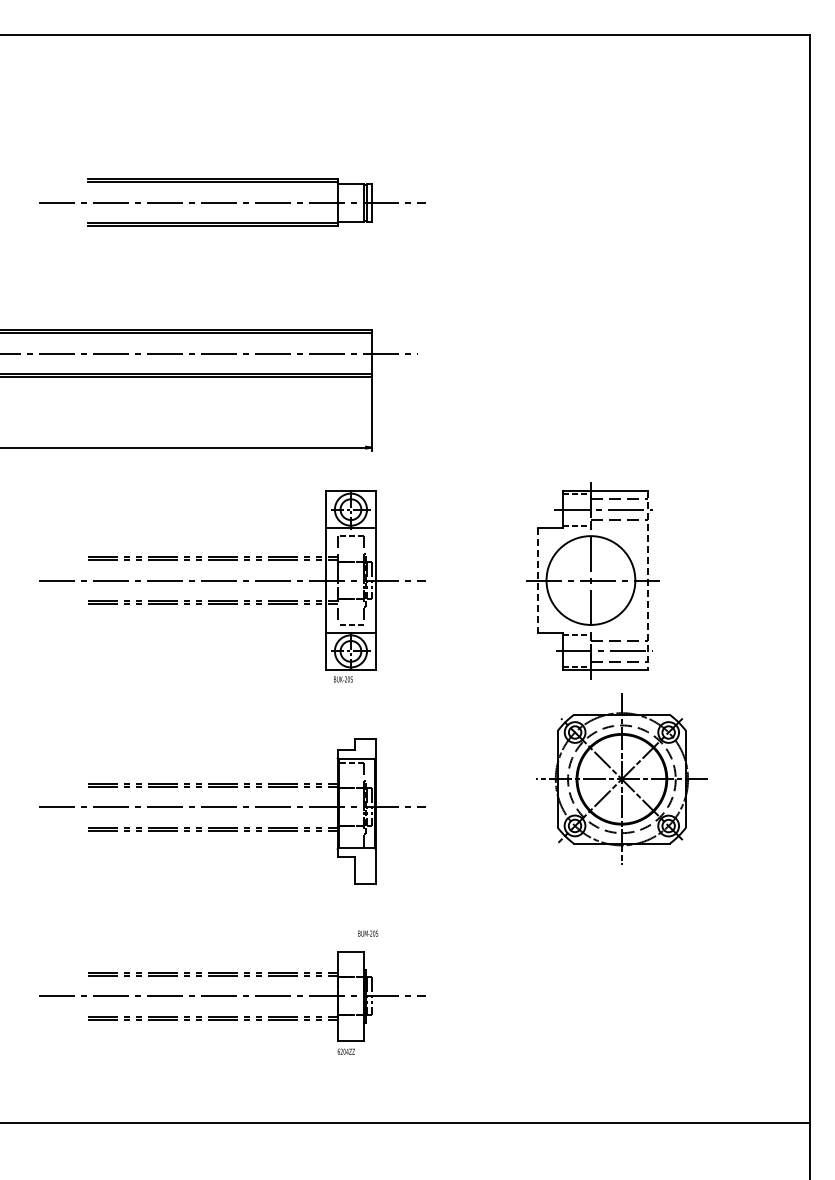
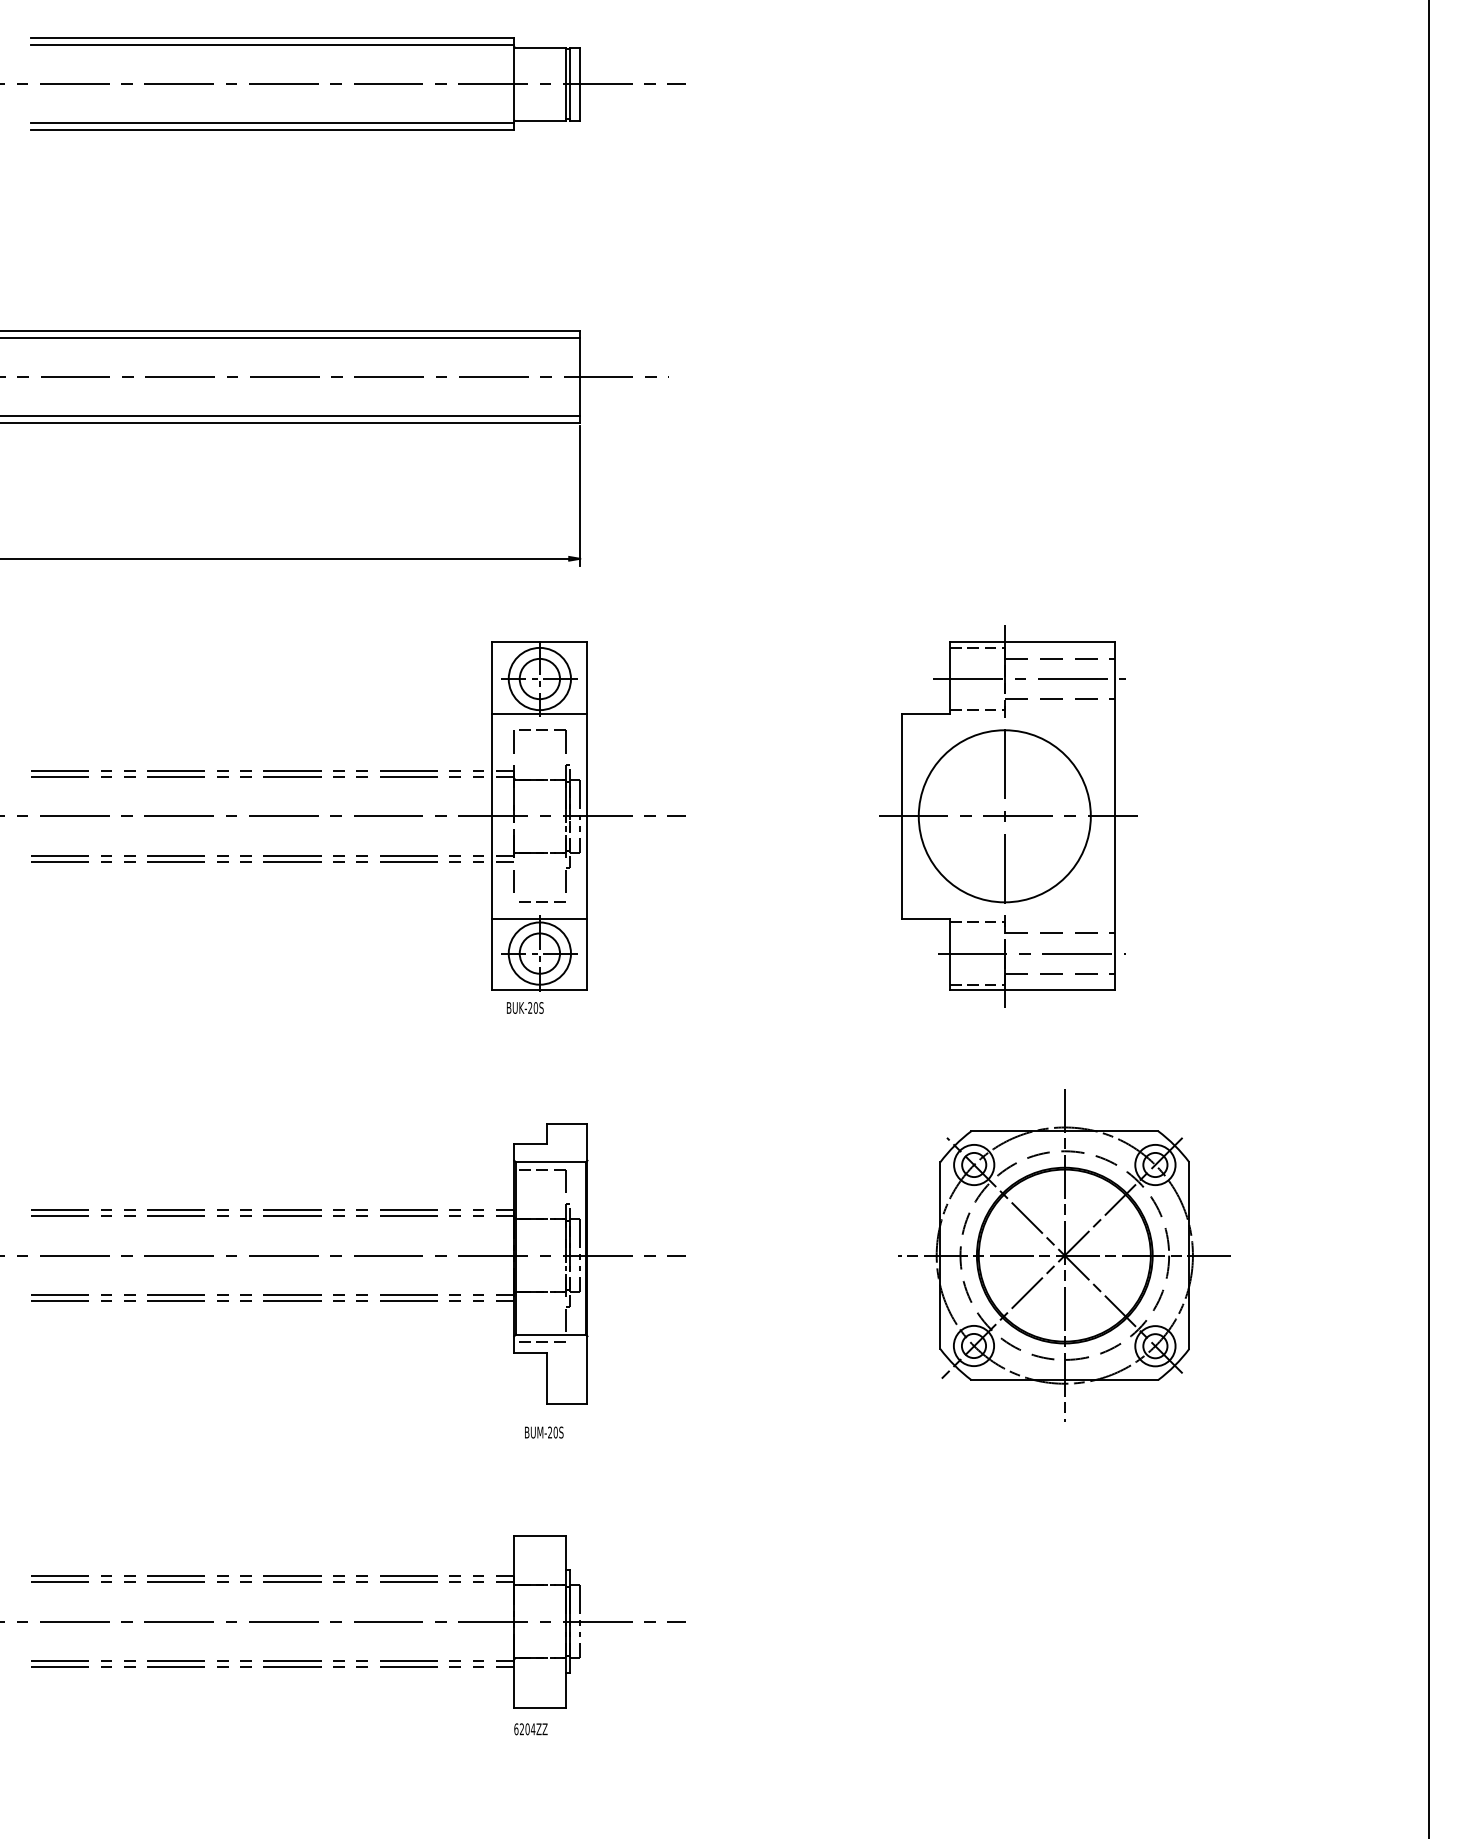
line: (538, 580) -> (903, 816), dashed -> solid
line: (647, 580) -> (1114, 816), dashed -> solid
part: (621, 778) -> (1064, 1254), moved
line: (350, 851) -> (538, 1341), added
text: (368, 933) -> (544, 1432), moved

